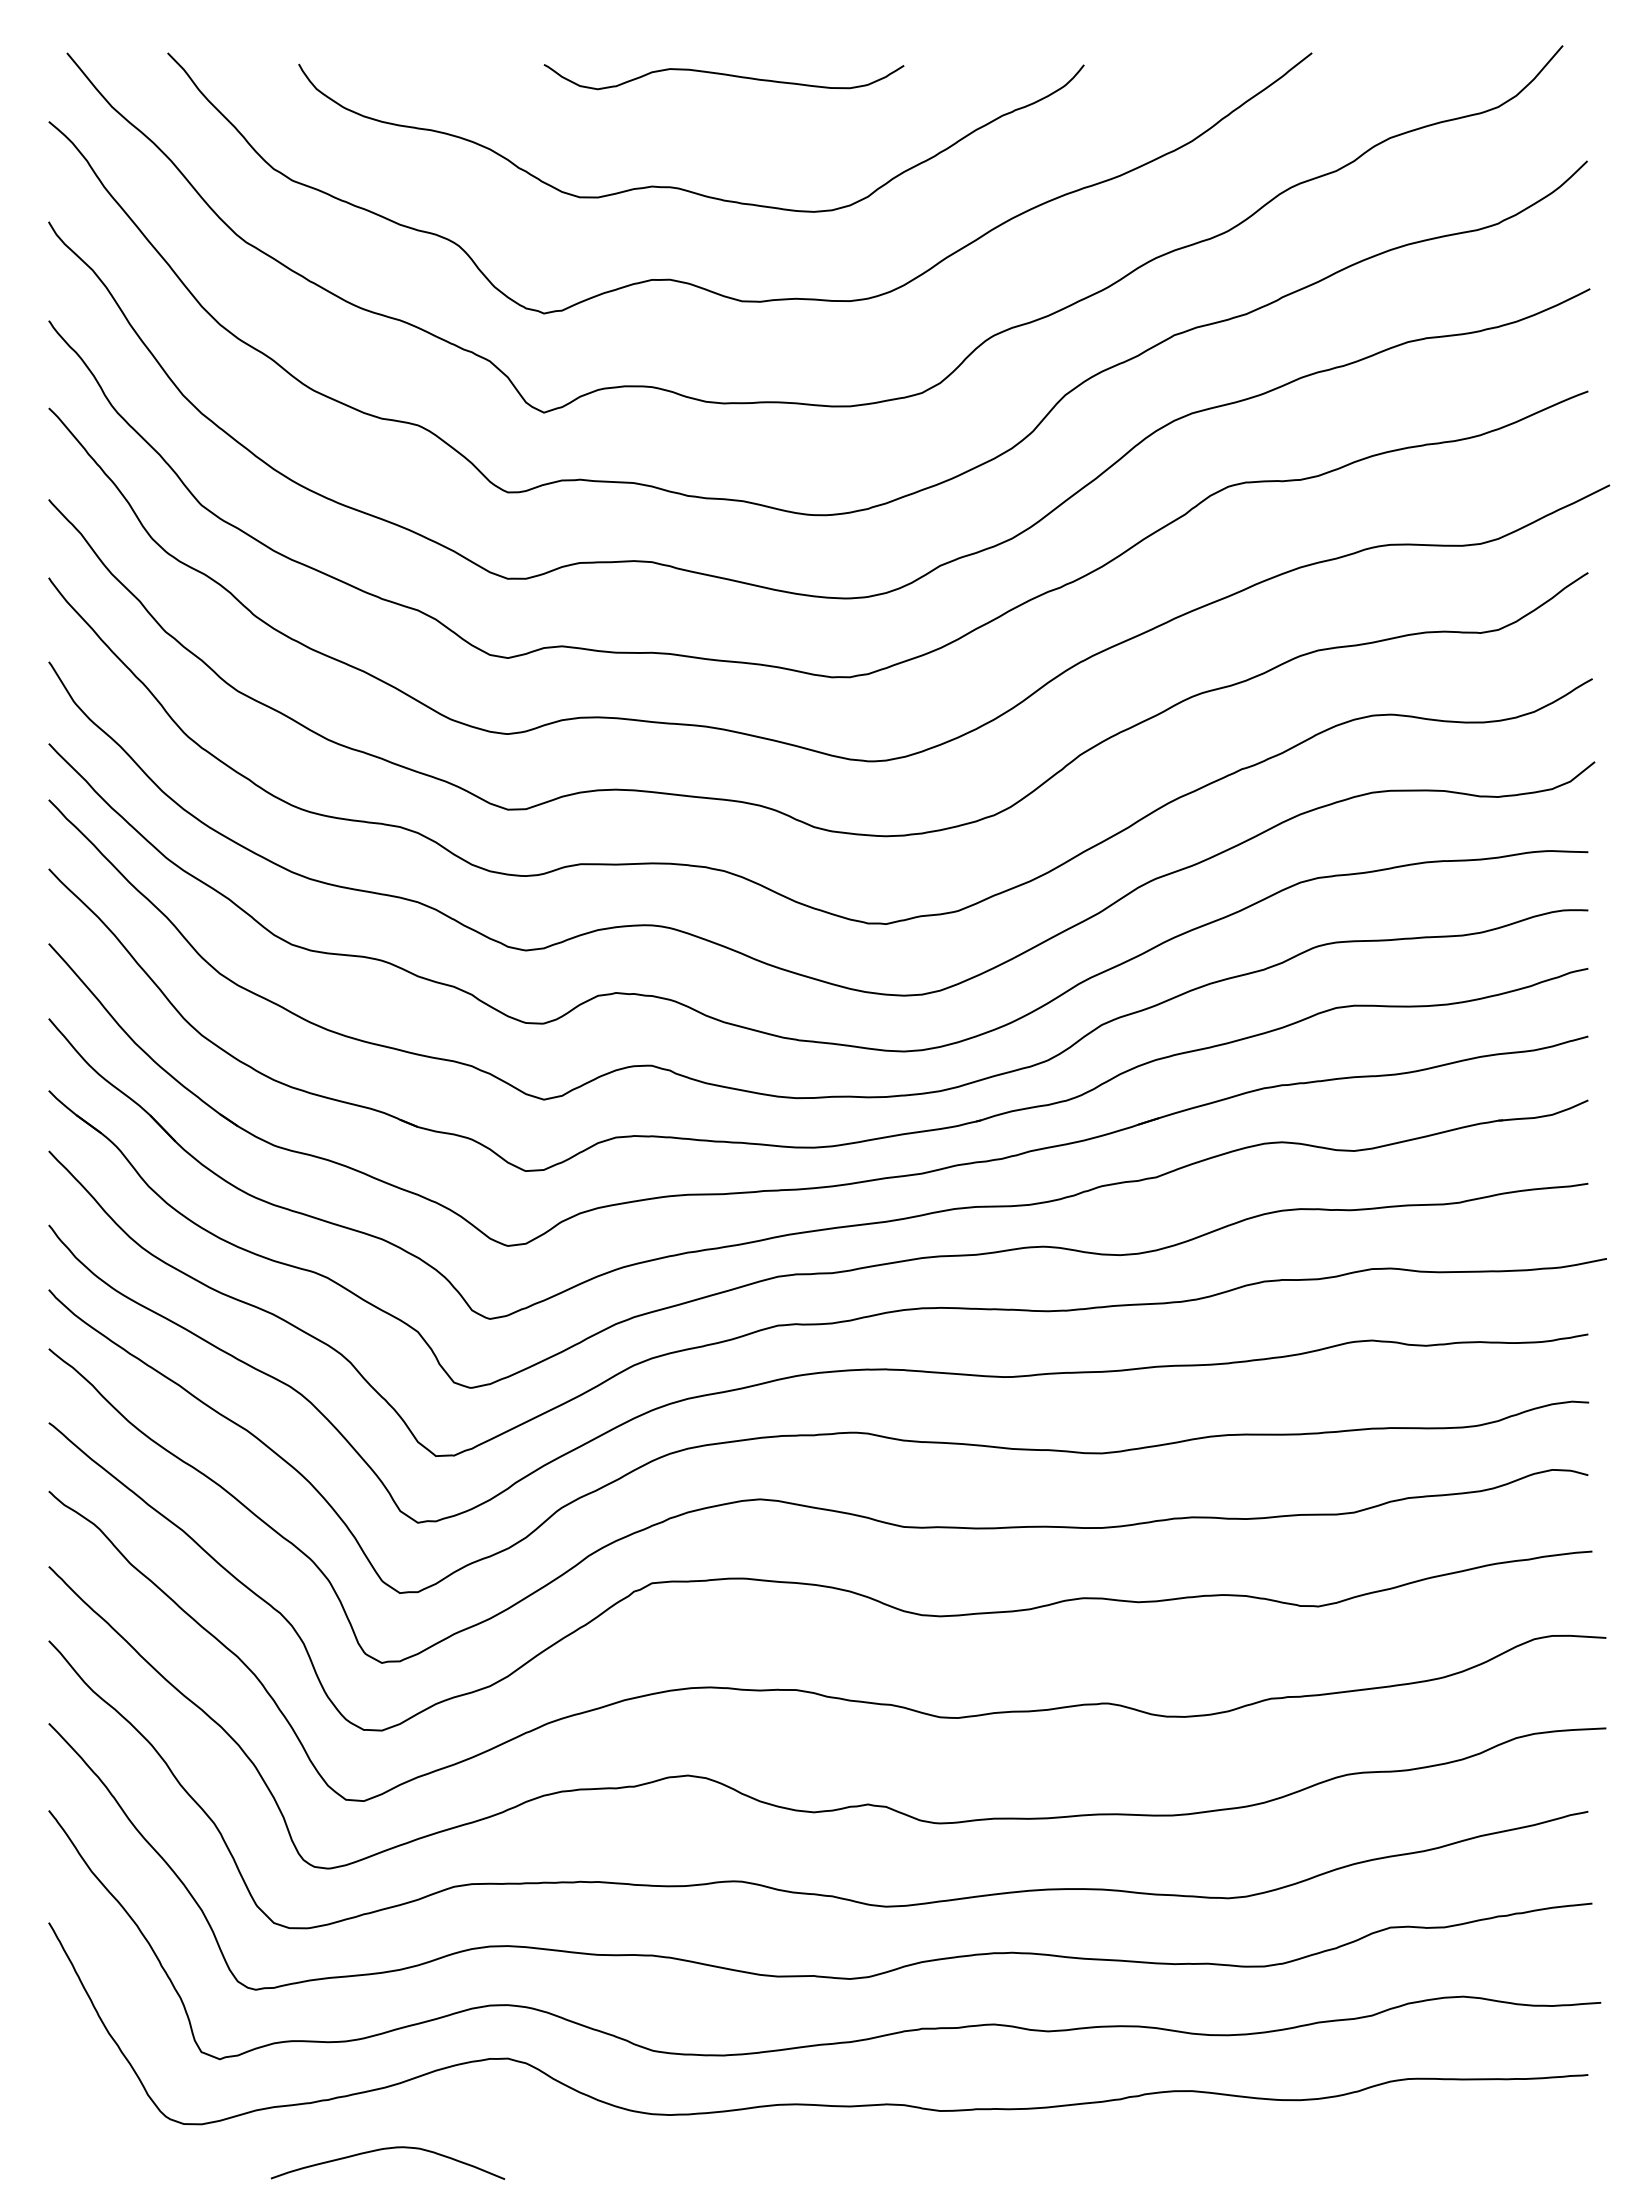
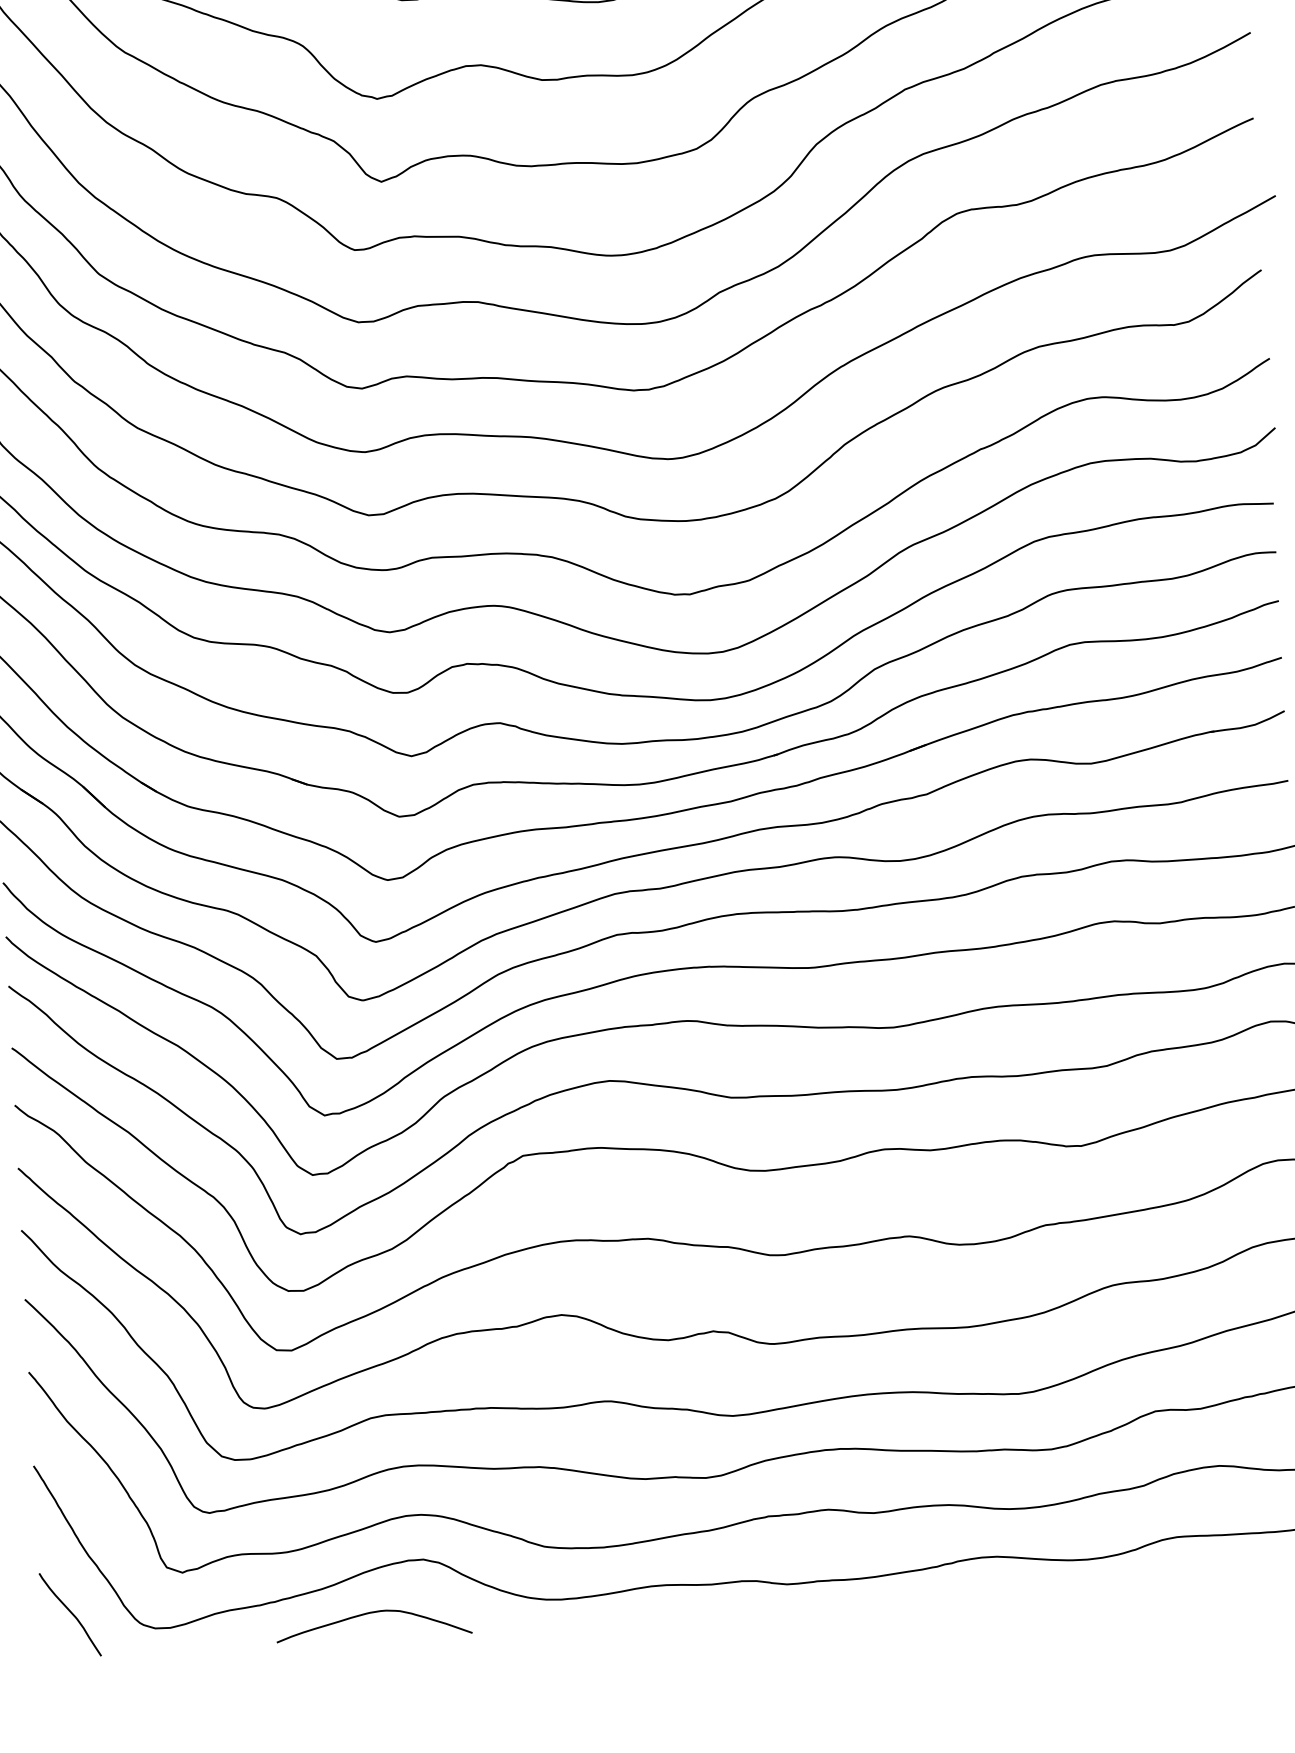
curve: (83, 2100) -> (70, 1613), added
curve: (388, 2149) -> (373, 1613), moved

